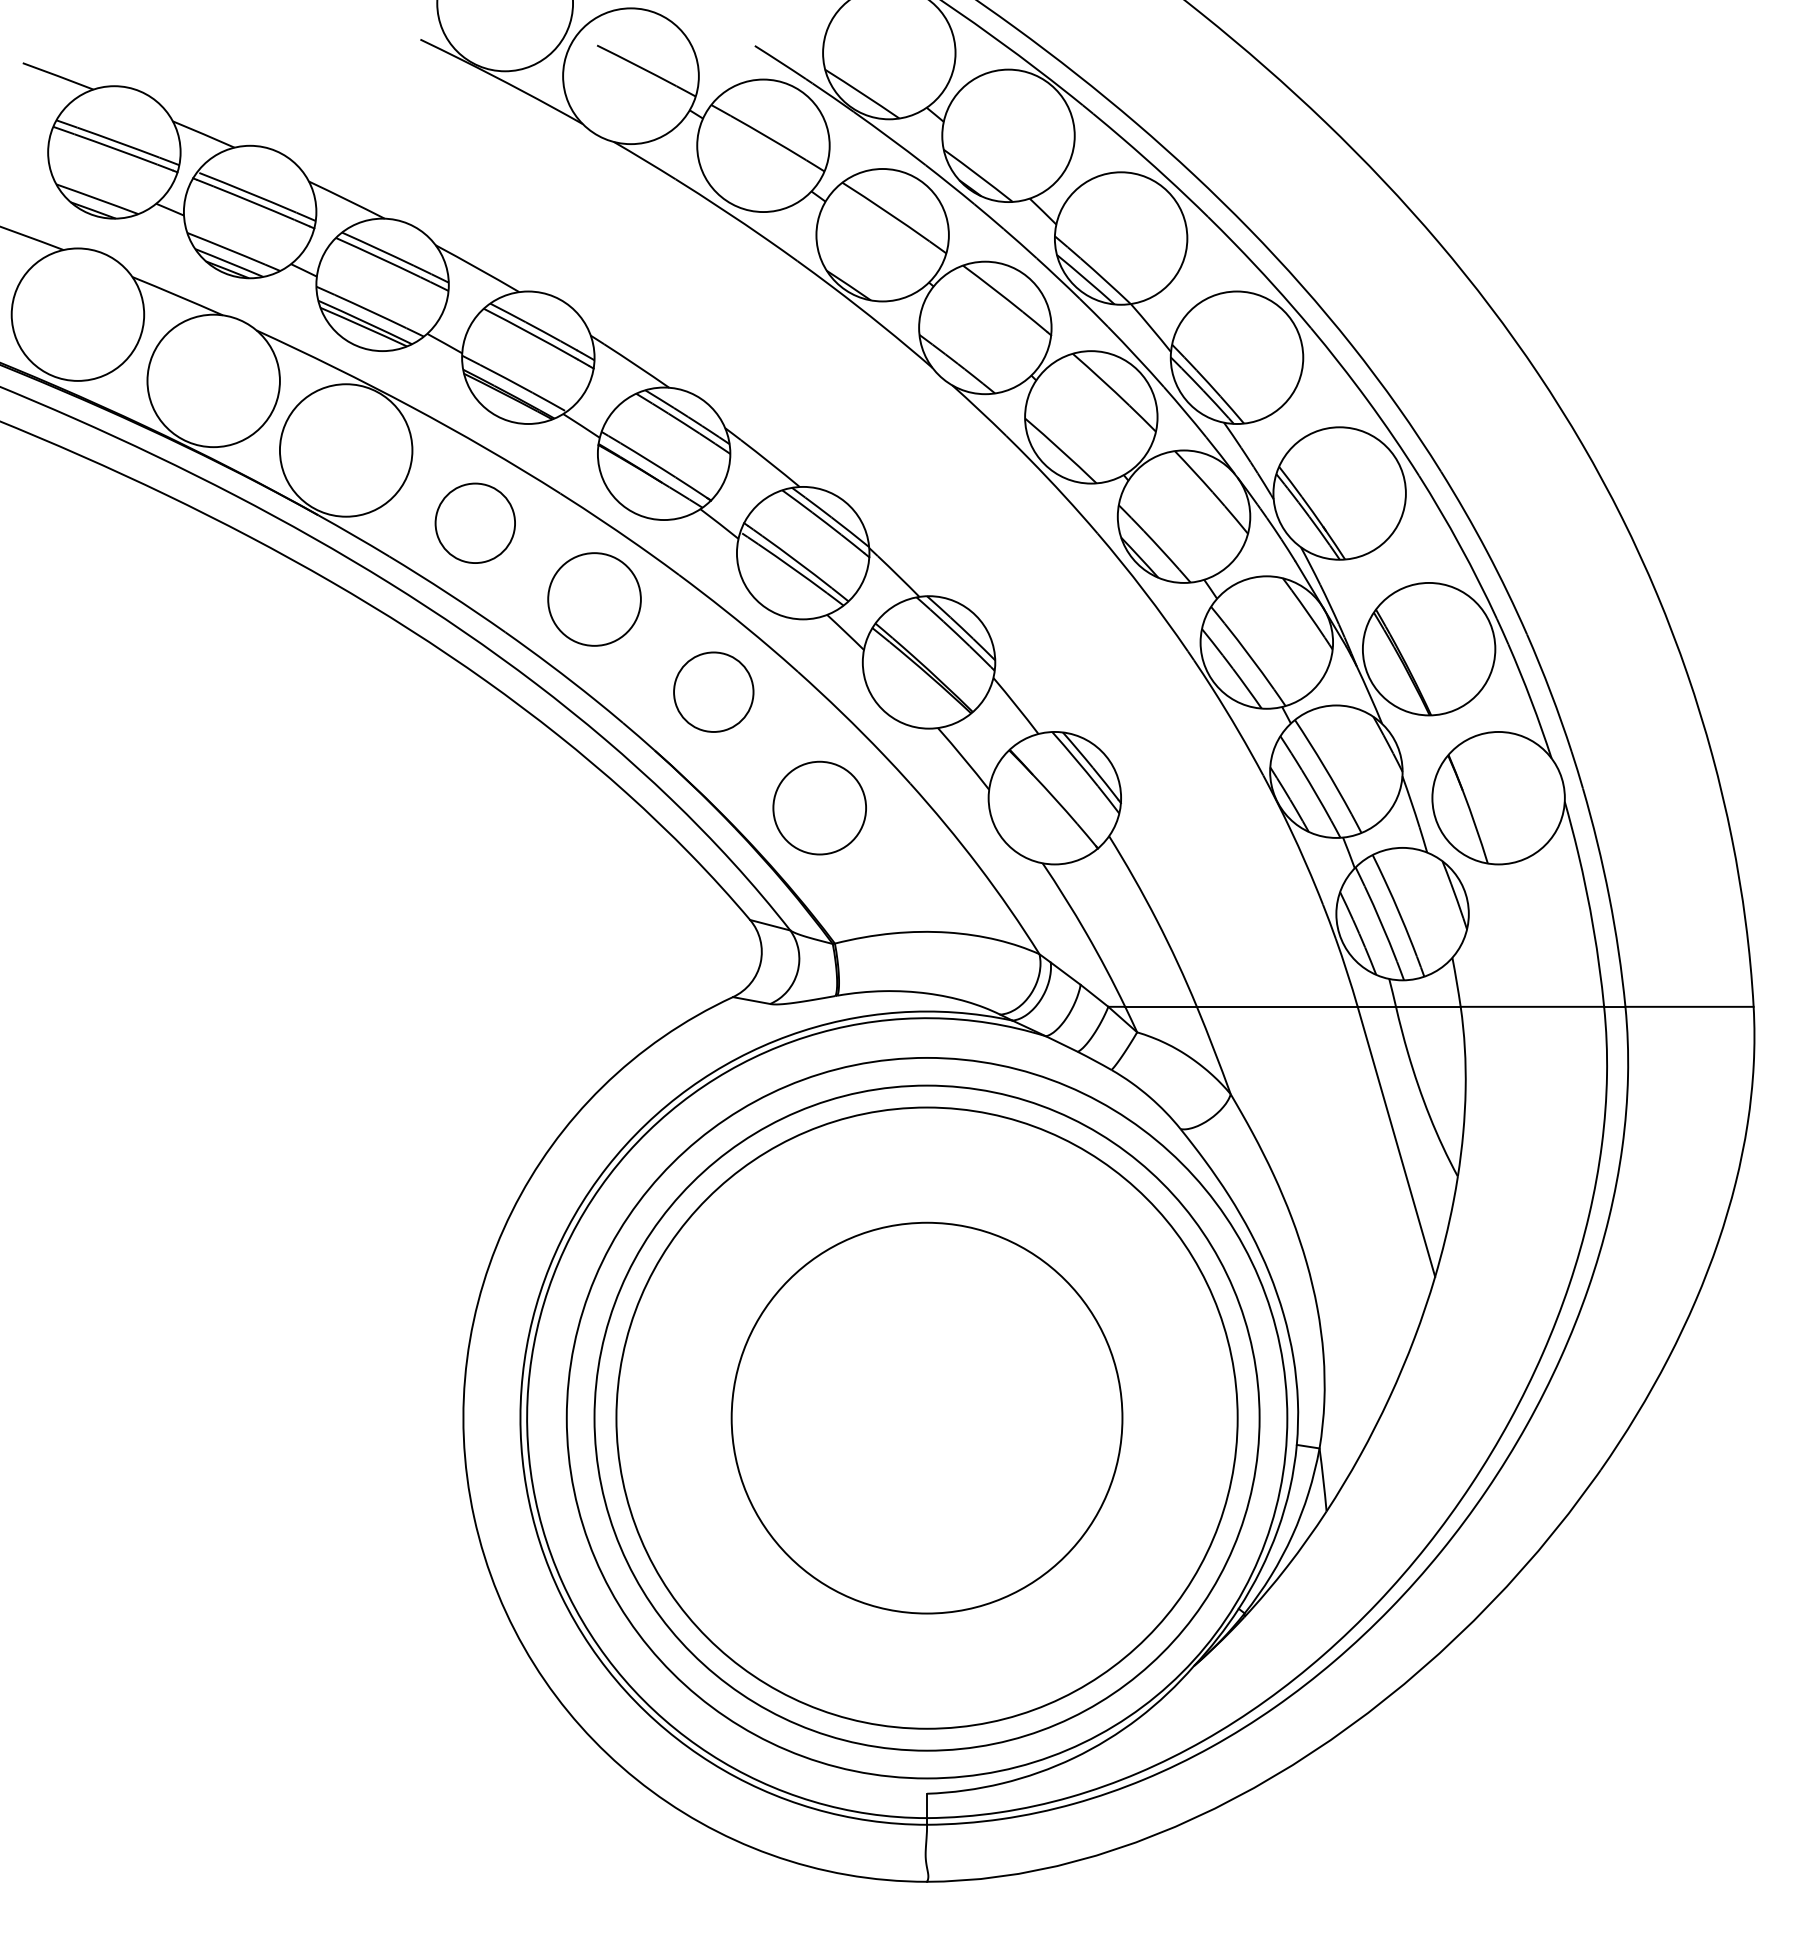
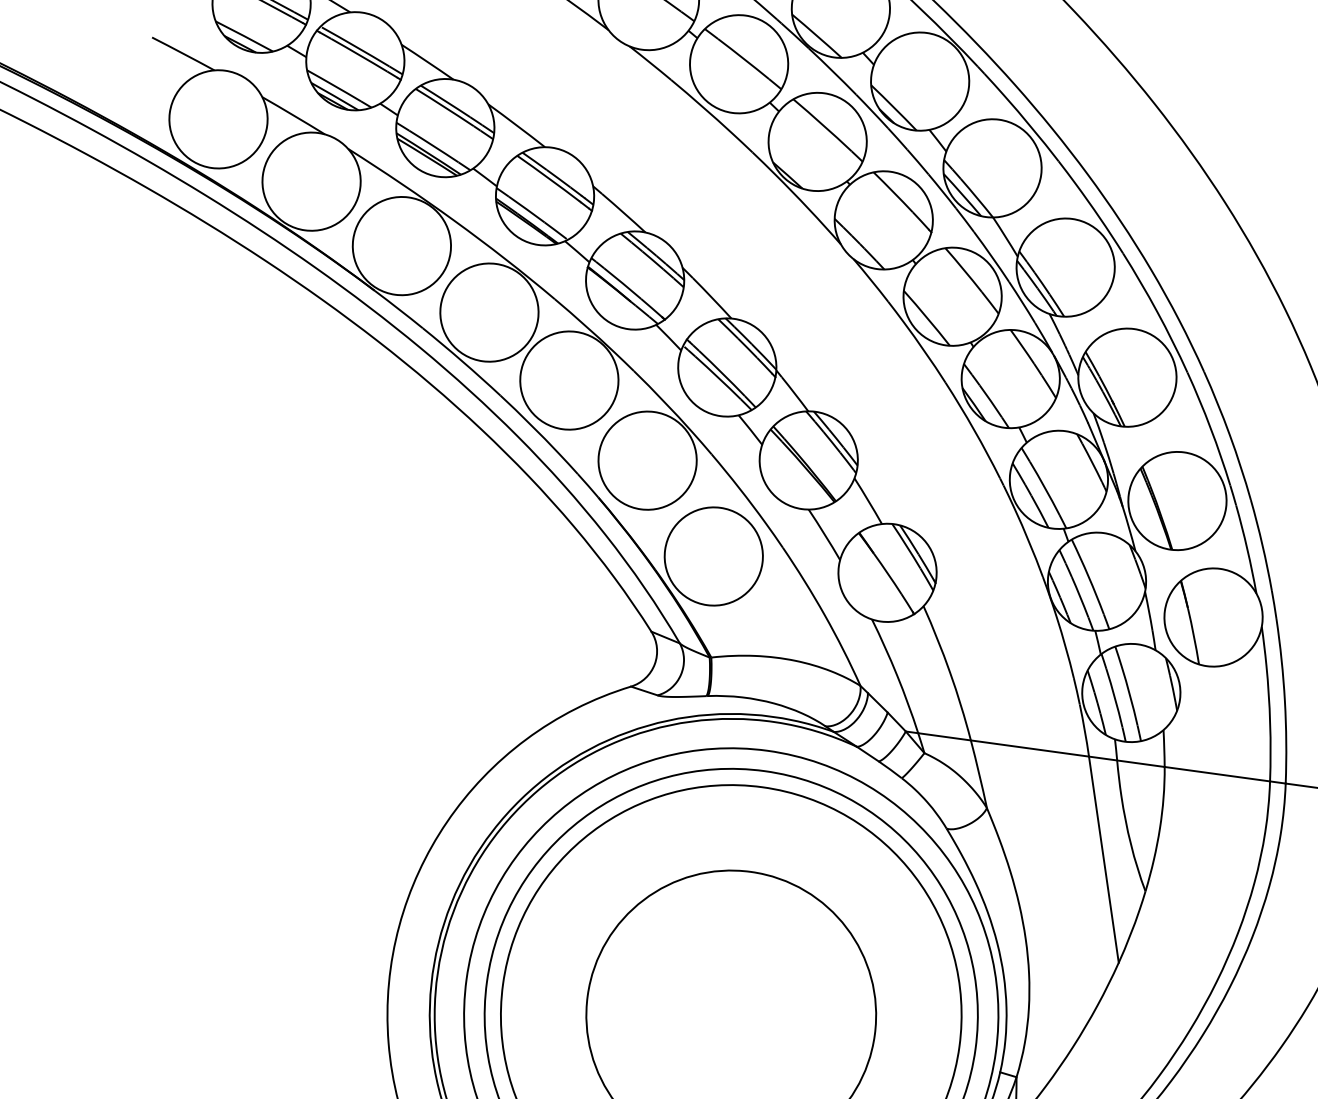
circle: (475, 523) -> (489, 312), size x1.67
circle: (594, 599) -> (569, 380), size x1.43
circle: (713, 692) -> (647, 460), size x1.67
circle: (819, 807) -> (713, 556), size x1.43

